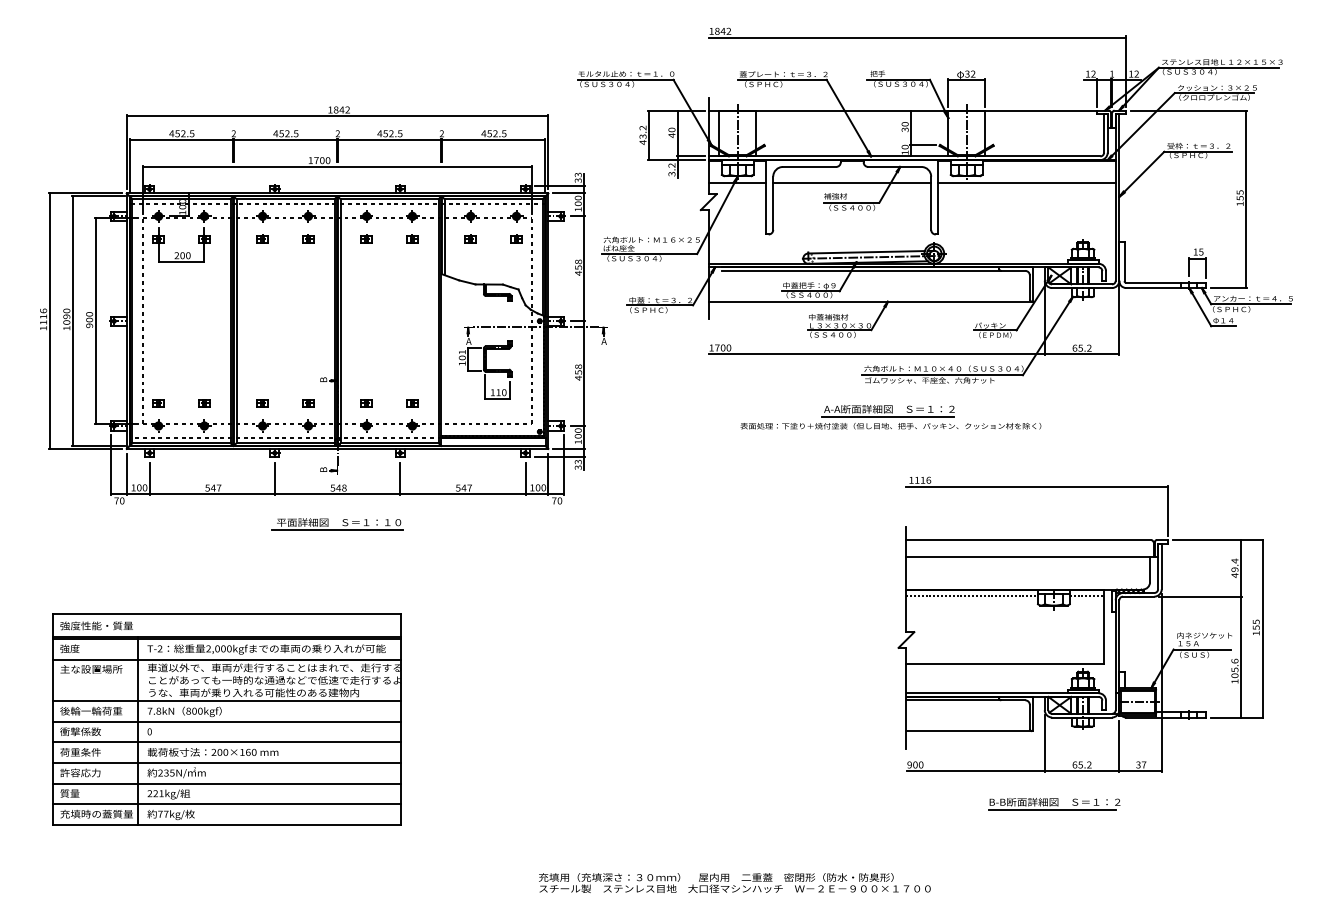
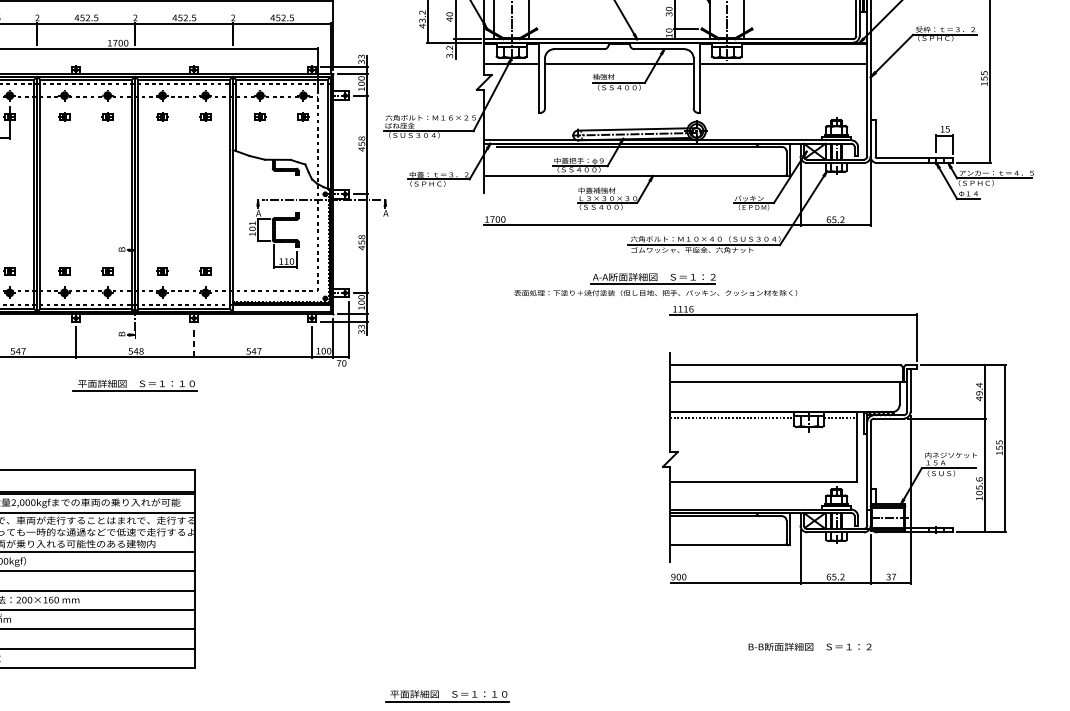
line: (400, 478) -> (194, 342), solid -> dashed
part: (1080, 624) -> (834, 444), moved
line: (1052, 809) -> (807, 653), removed
part: (669, 854) -> (447, 696), added

